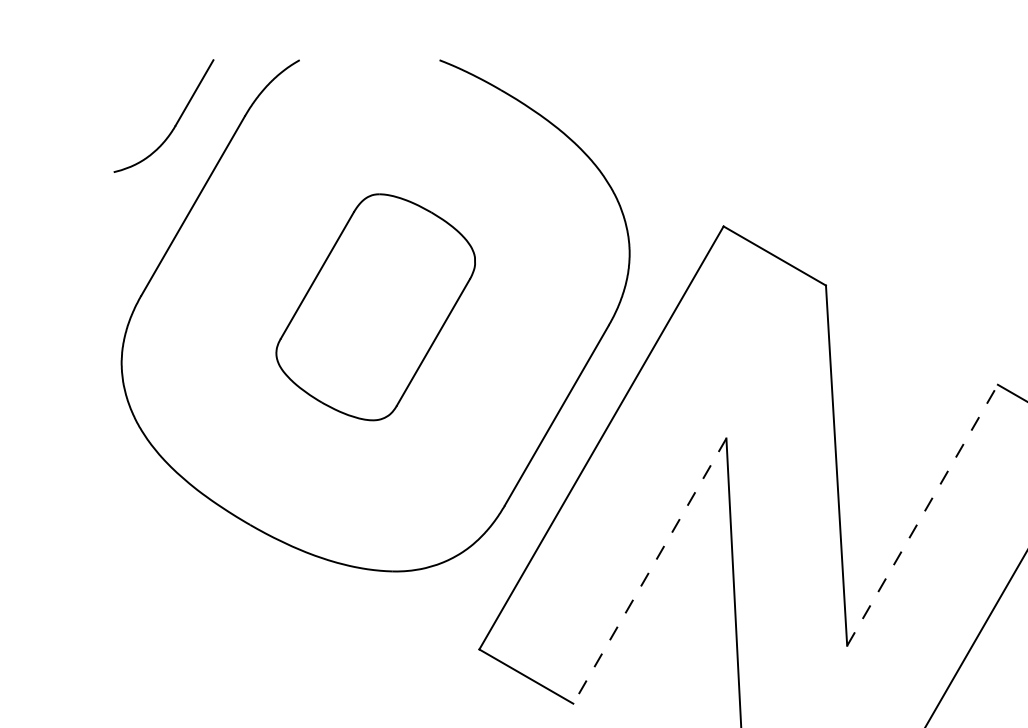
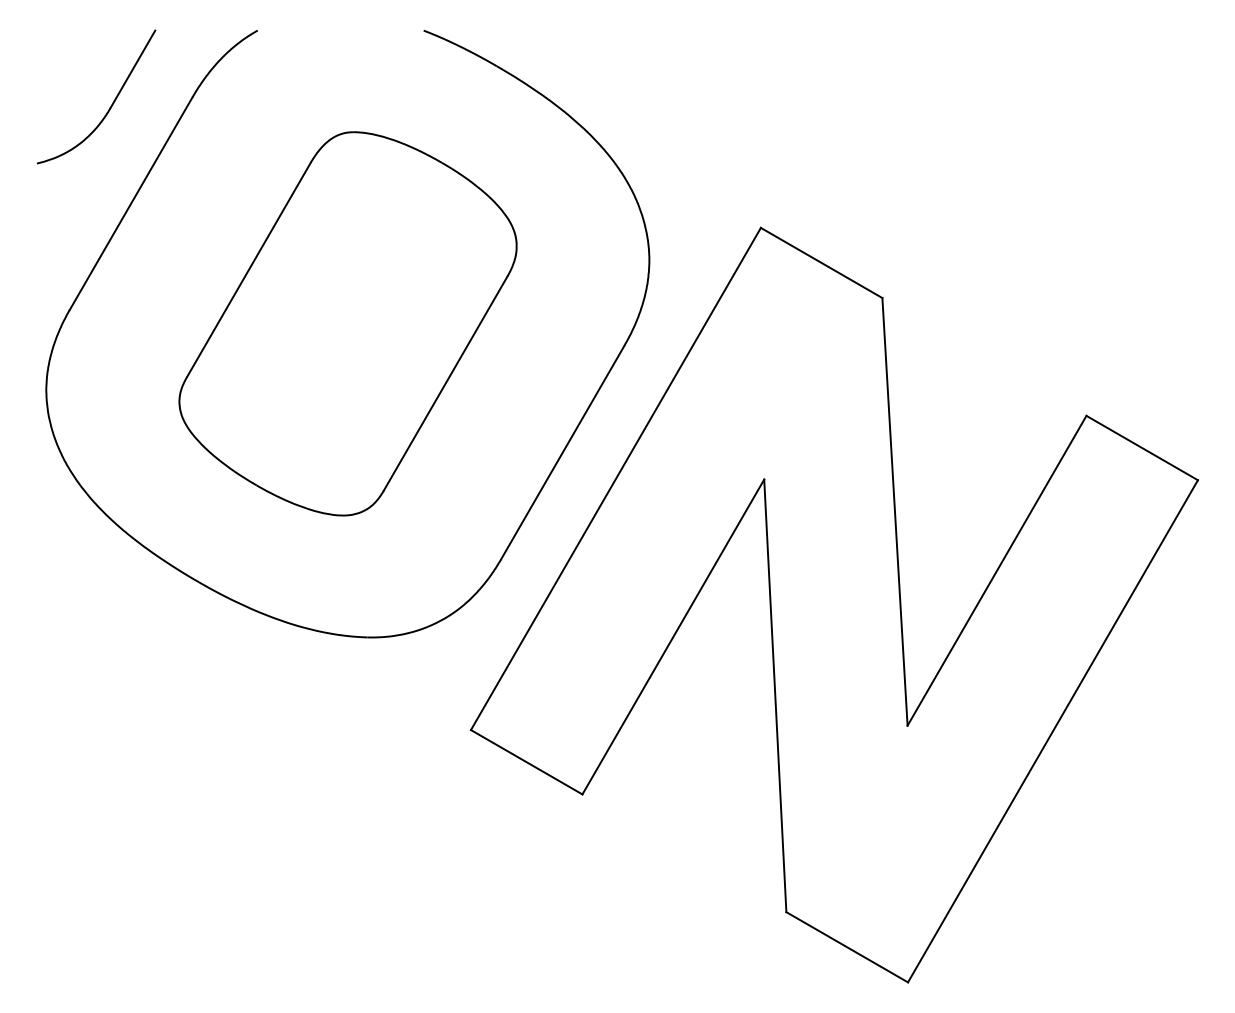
part: (375, 306) -> (347, 323), size x1.43
line: (922, 515) -> (997, 570), dashed -> solid
line: (649, 571) -> (673, 637), dashed -> solid

